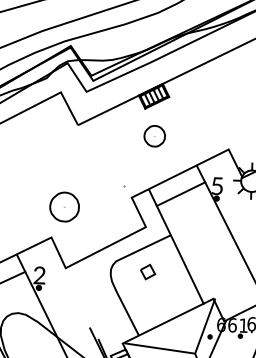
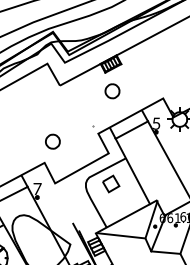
part: (64, 206) -> (52, 141), size x0.71
part: (148, 271) -> (111, 183), size x1.67
text: (39, 274) -> (37, 188), 2 -> 7

